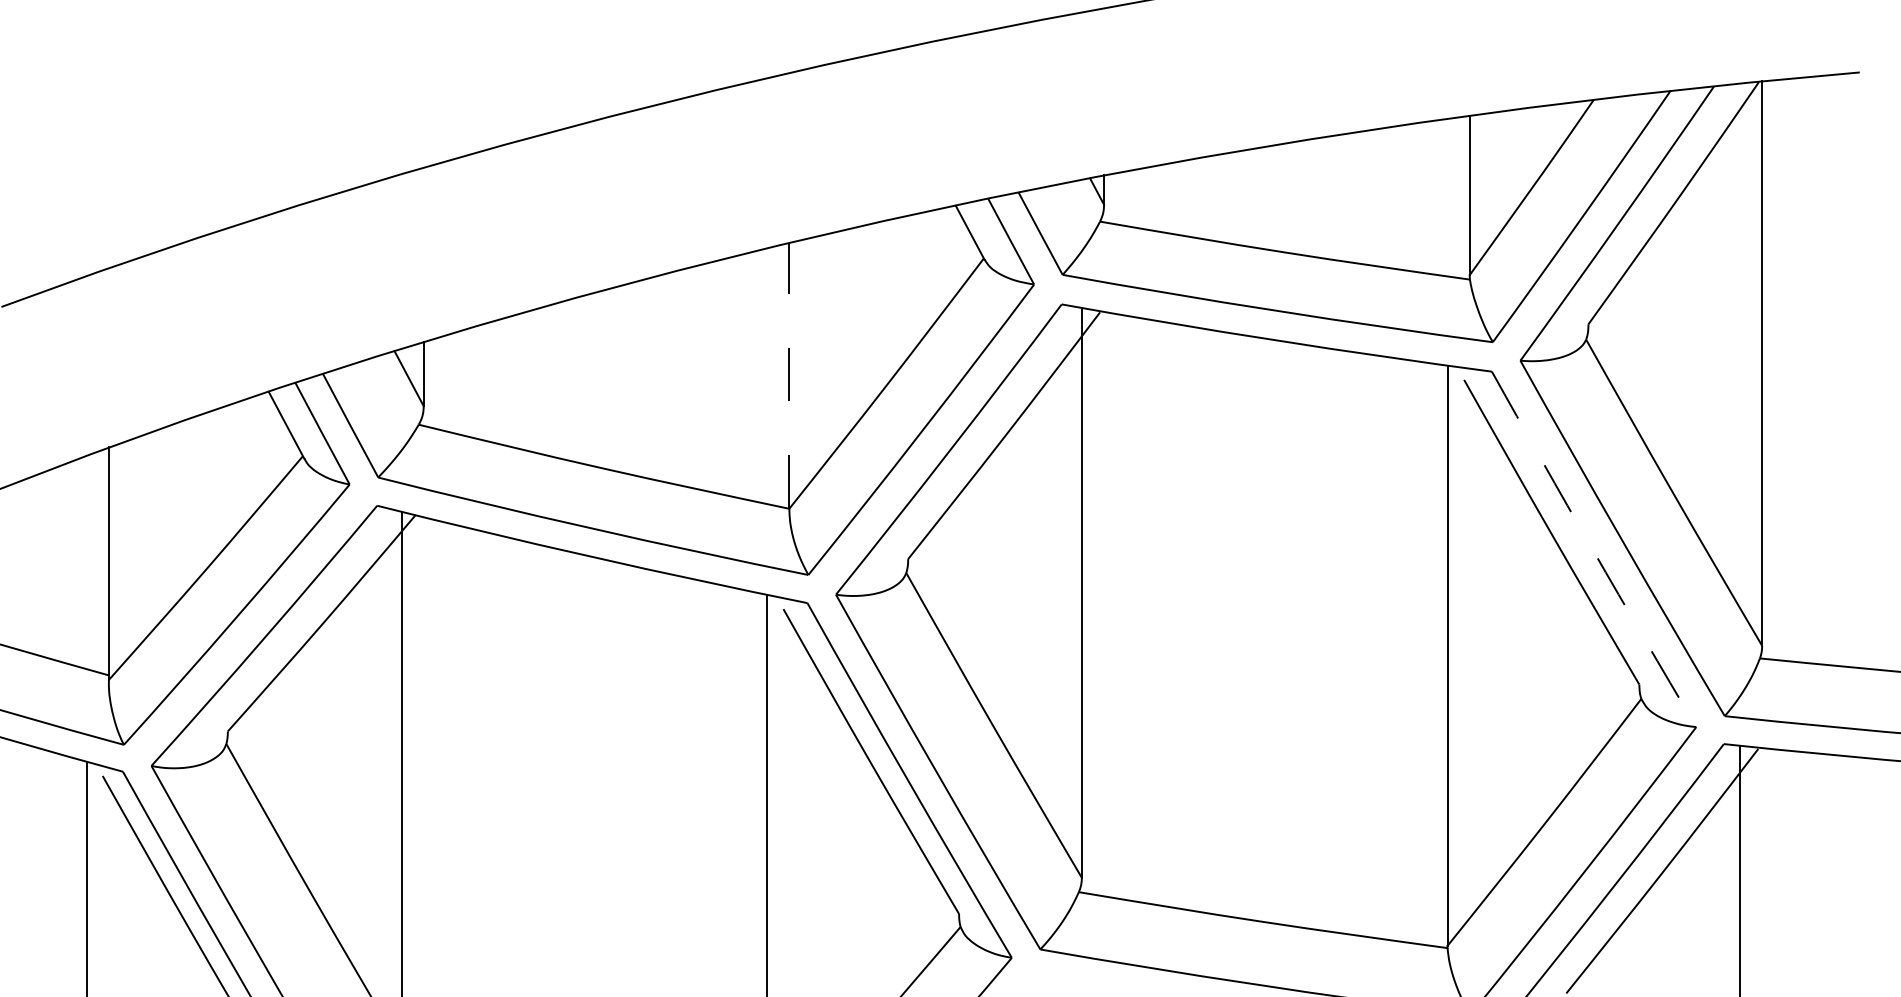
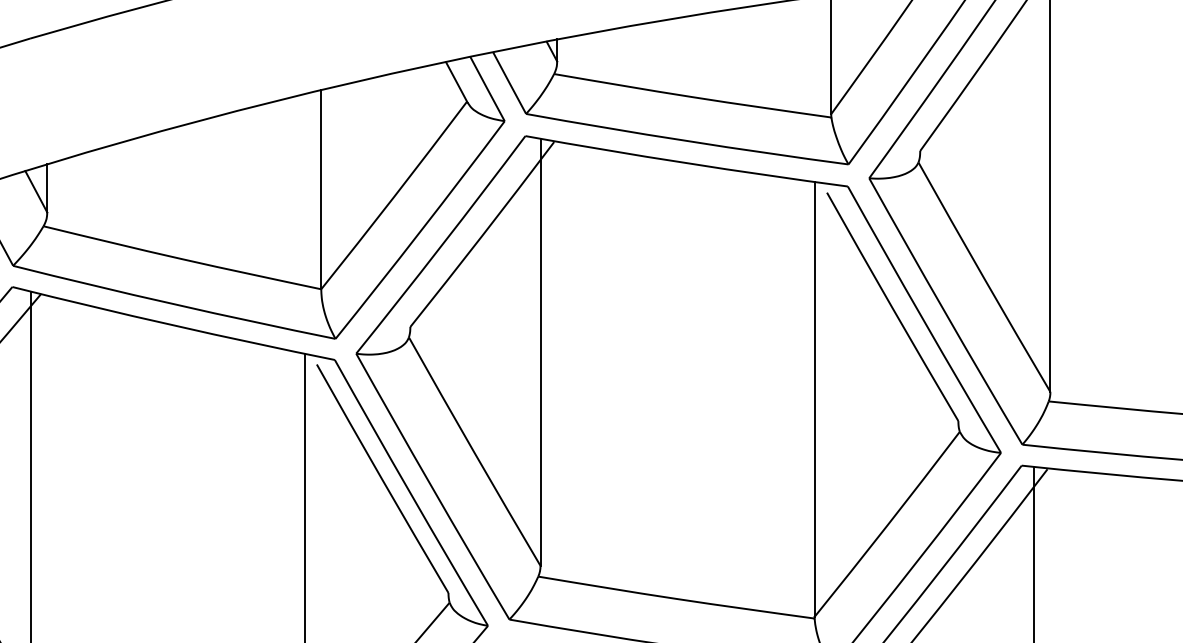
line: (789, 375) -> (321, 189), dashed -> solid
arc: (1592, 550) -> (923, 320), dashed -> solid

